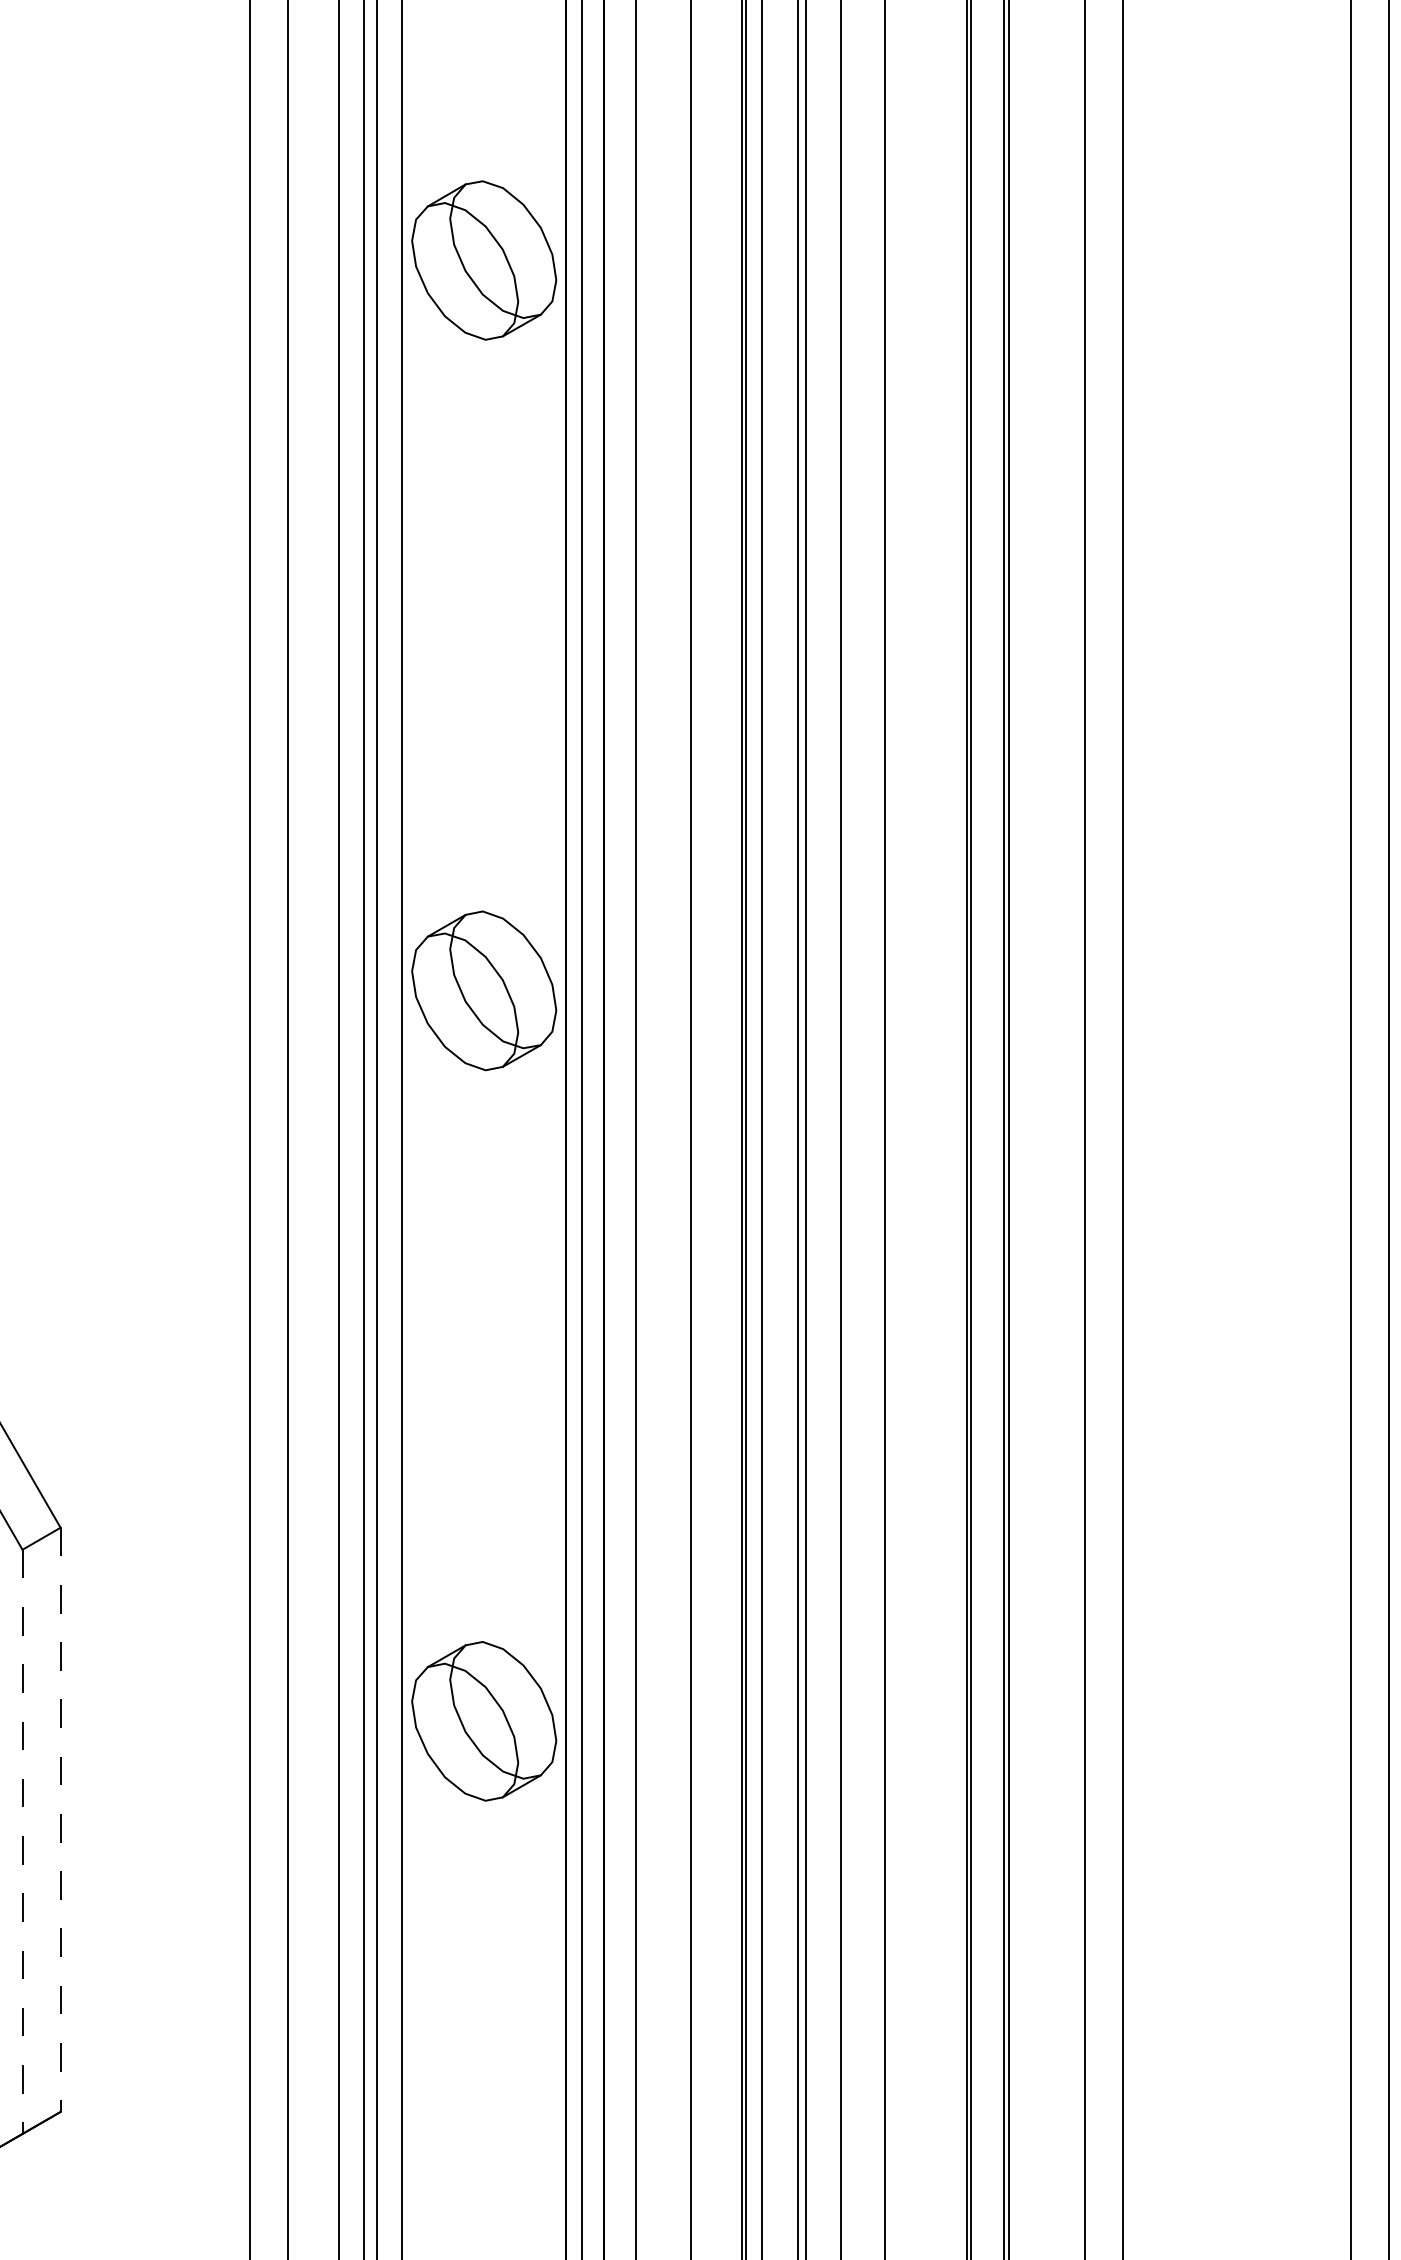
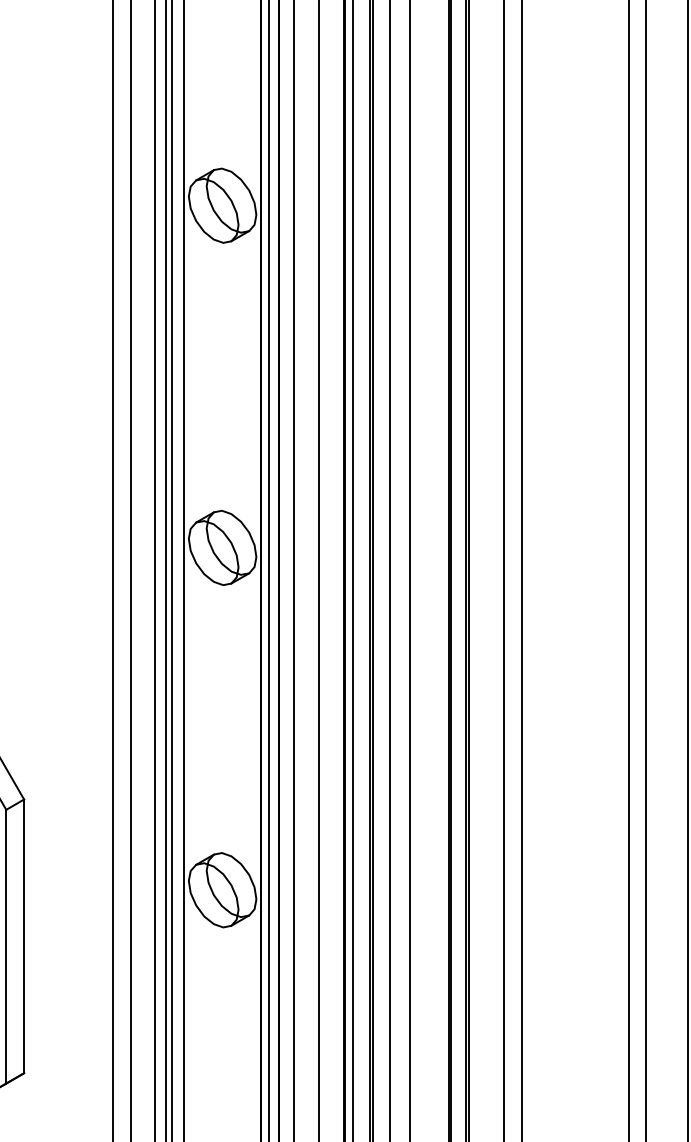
line: (61, 1820) -> (24, 936), dashed -> solid
line: (22, 1841) -> (6, 946), dashed -> solid

